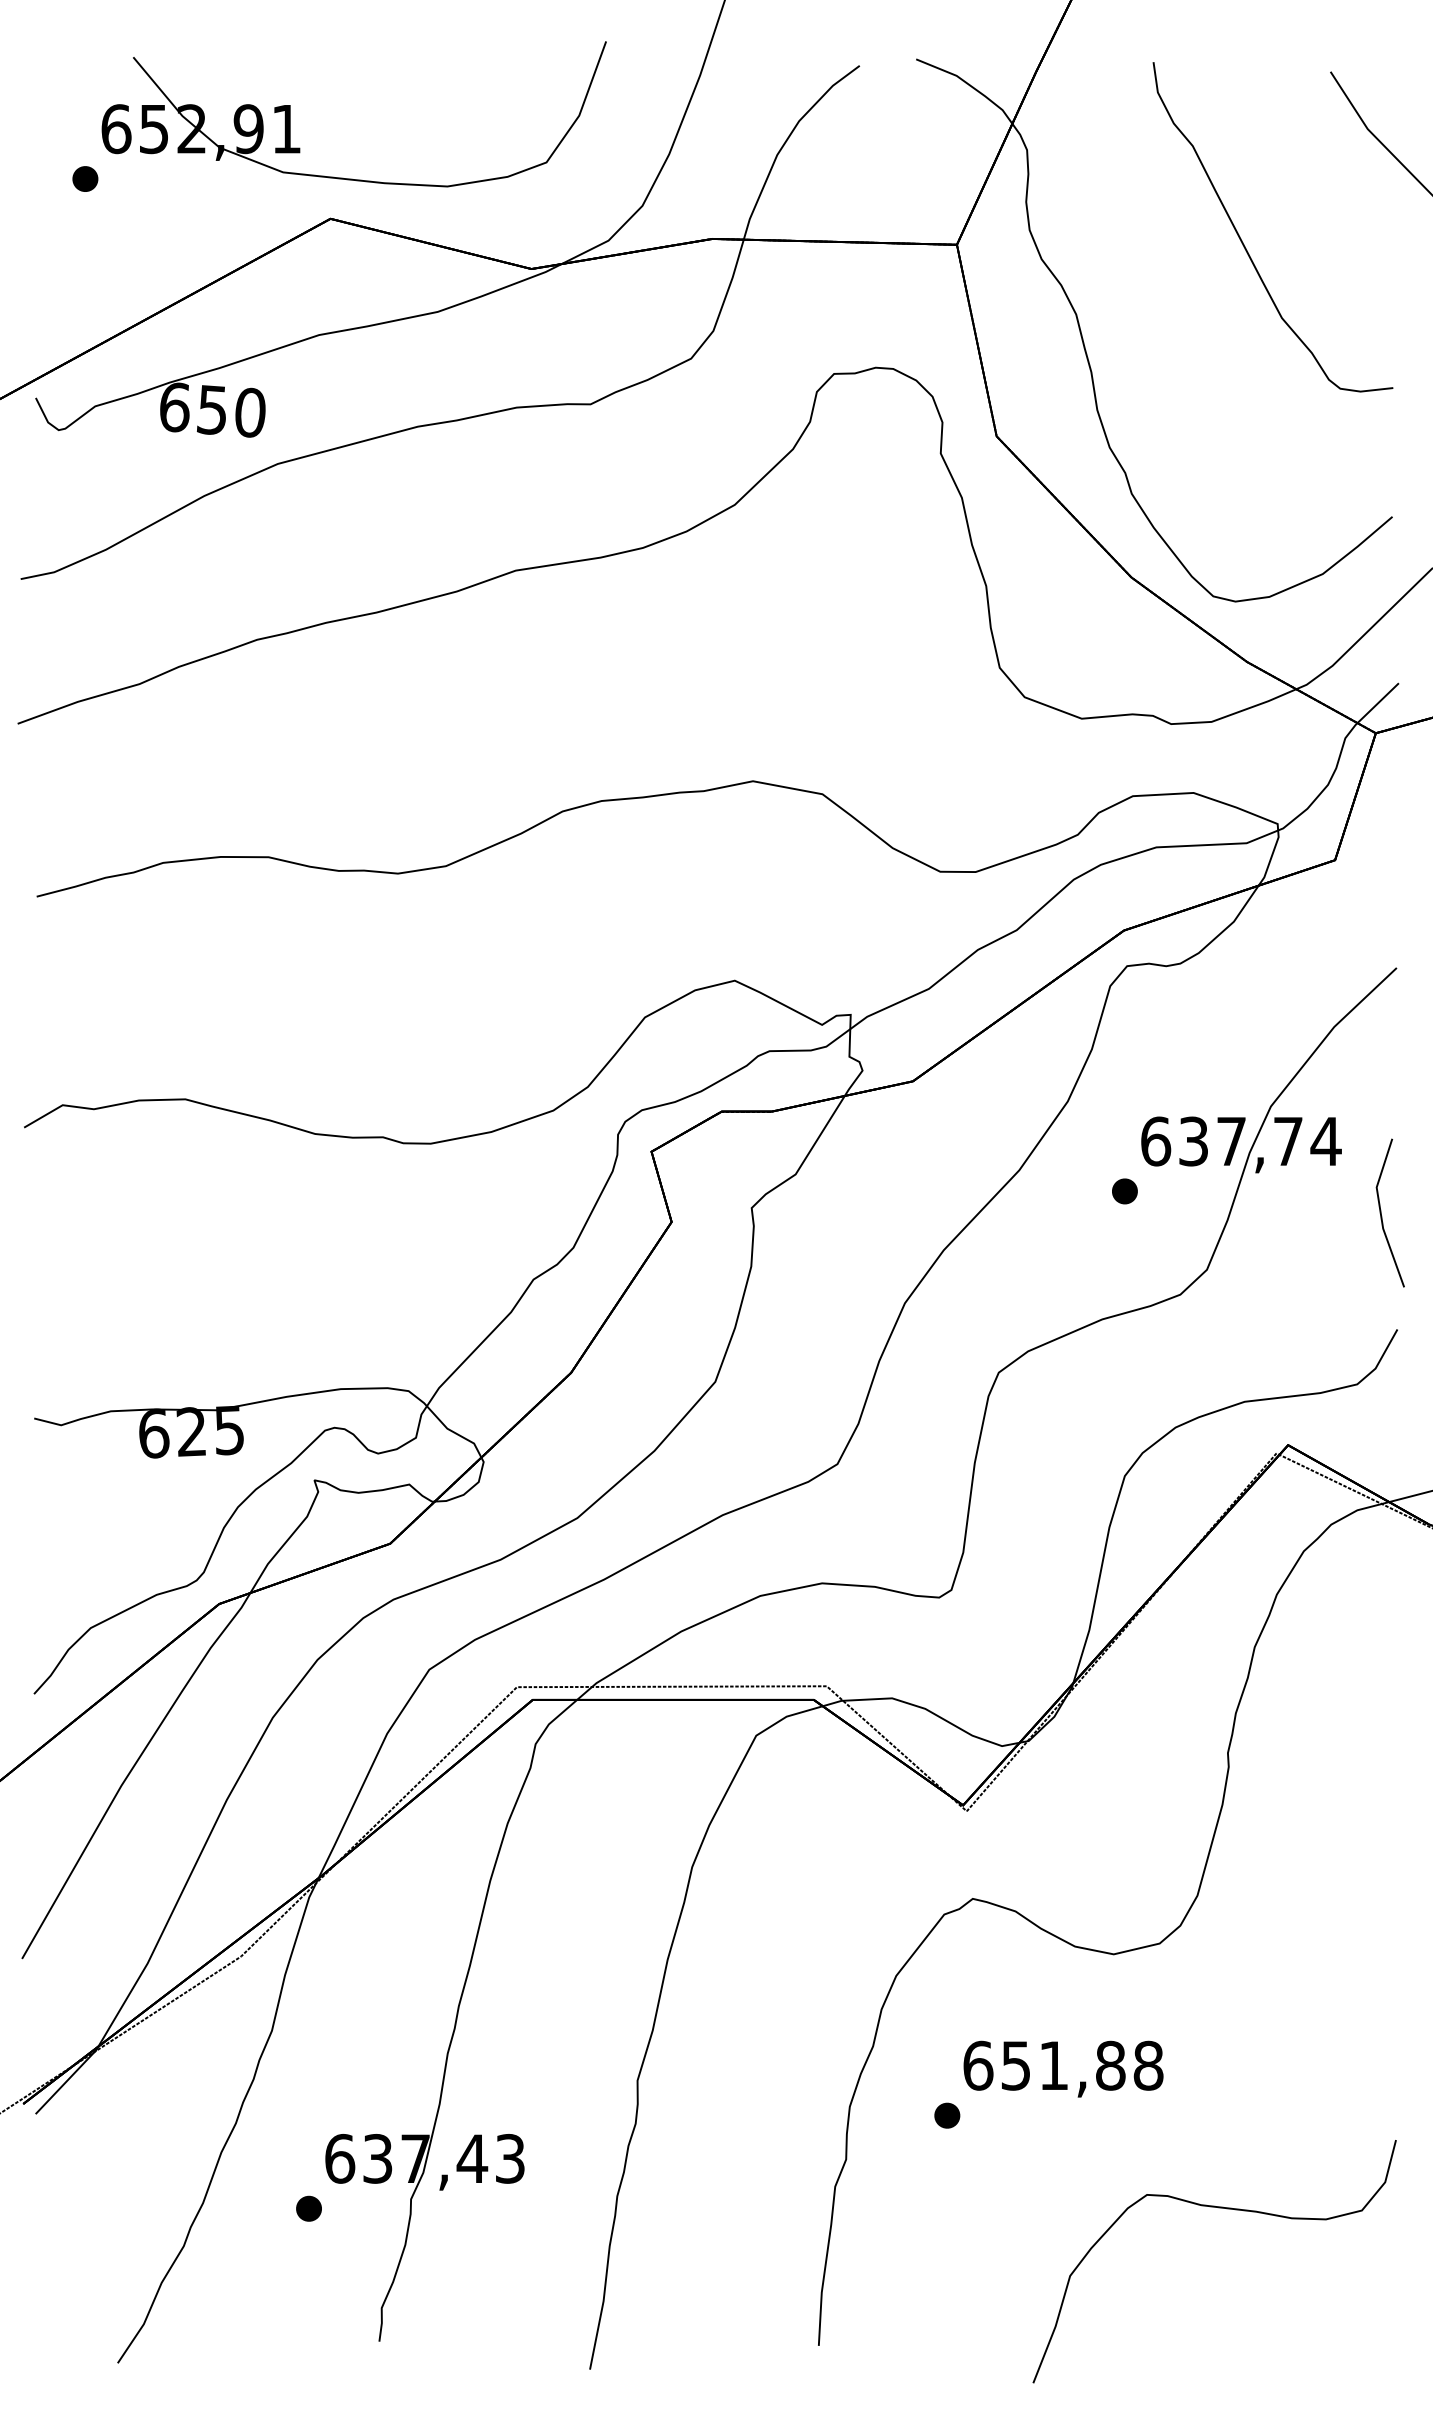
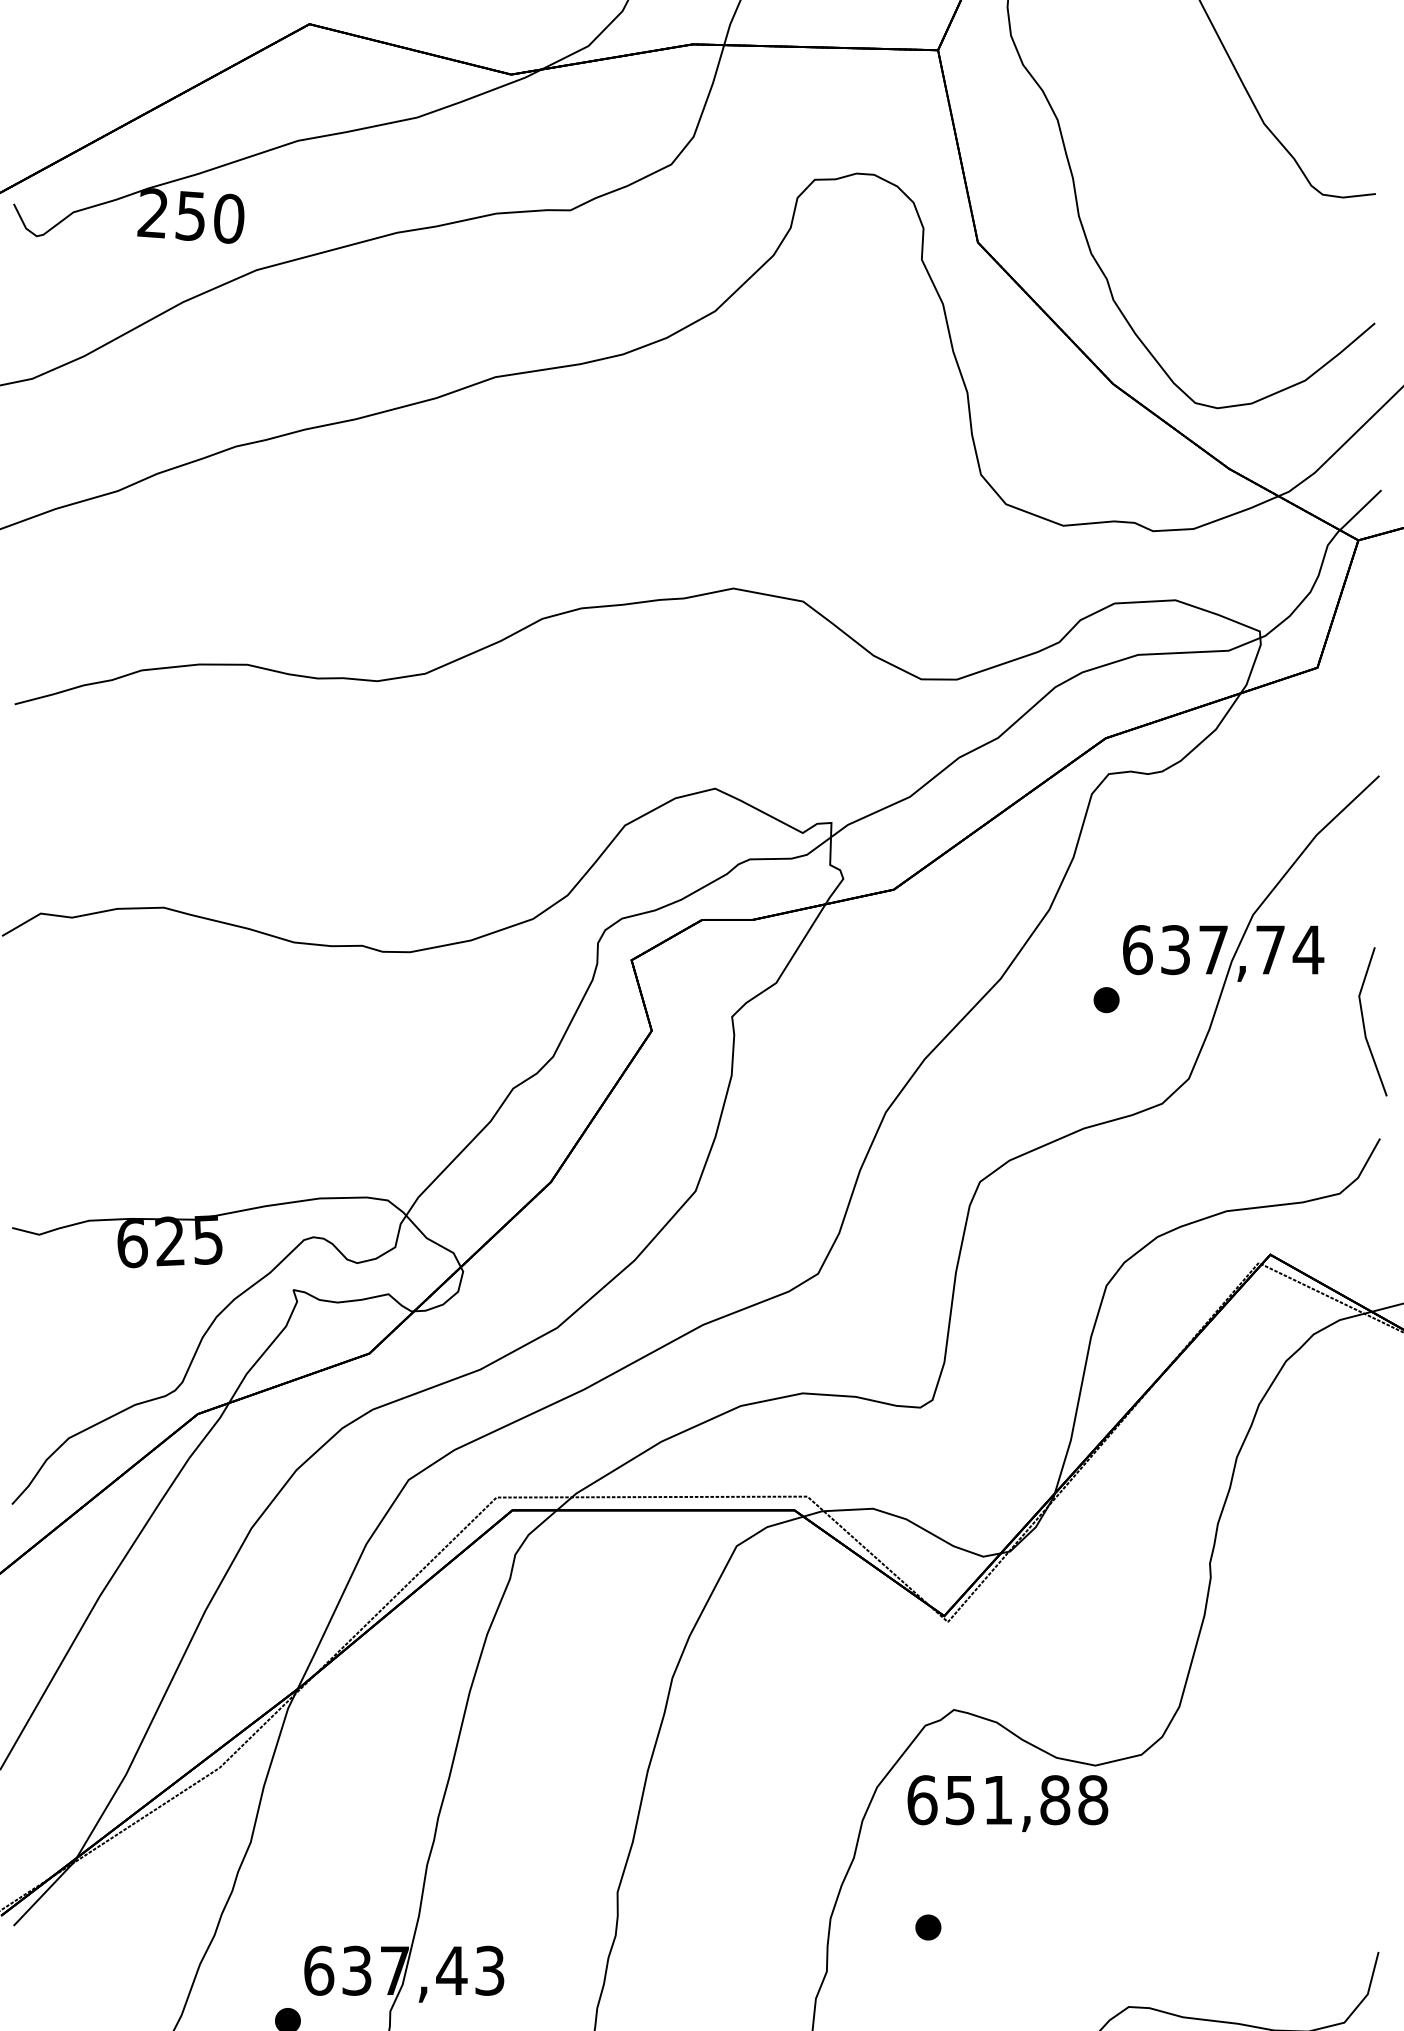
text: (173, 407) -> (151, 213), 650 -> 250
text: (1063, 2068) -> (1007, 1802), moved

